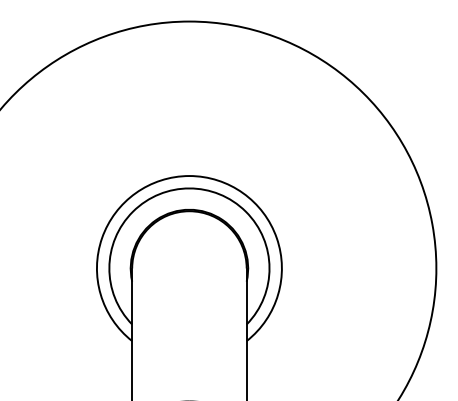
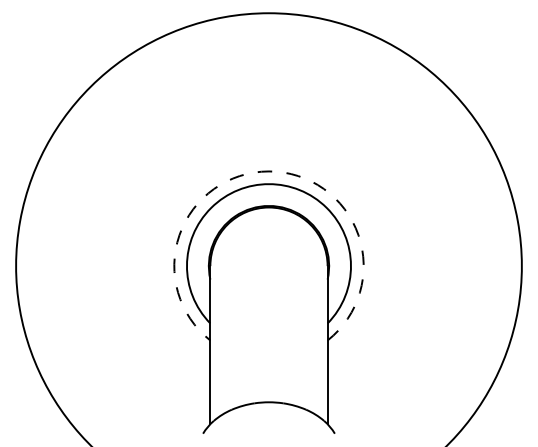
arc: (188, 176) -> (268, 171), solid -> dashed

